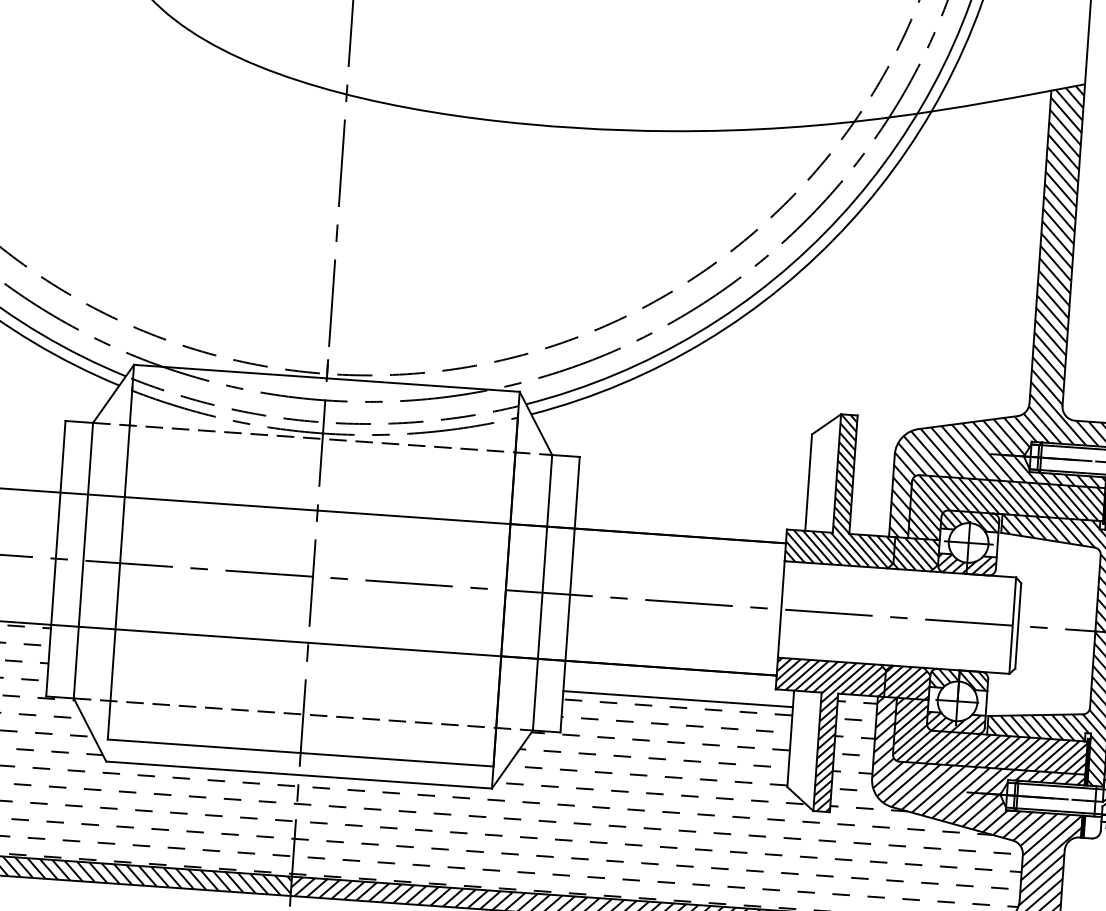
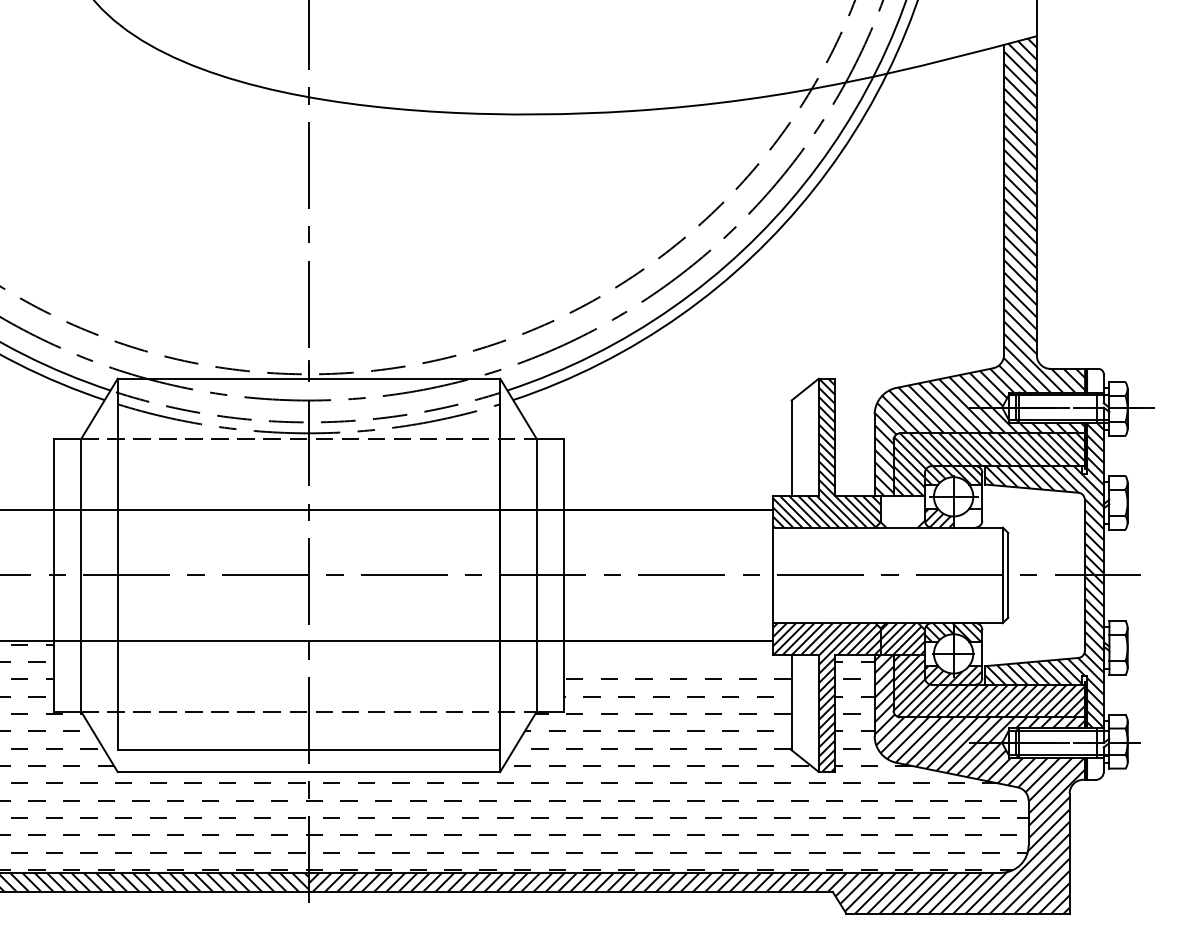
hatch: (916, 554) -> (902, 511), removed
hatch: (981, 565) -> (967, 518), removed
line: (677, 698) -> (677, 670), removed

